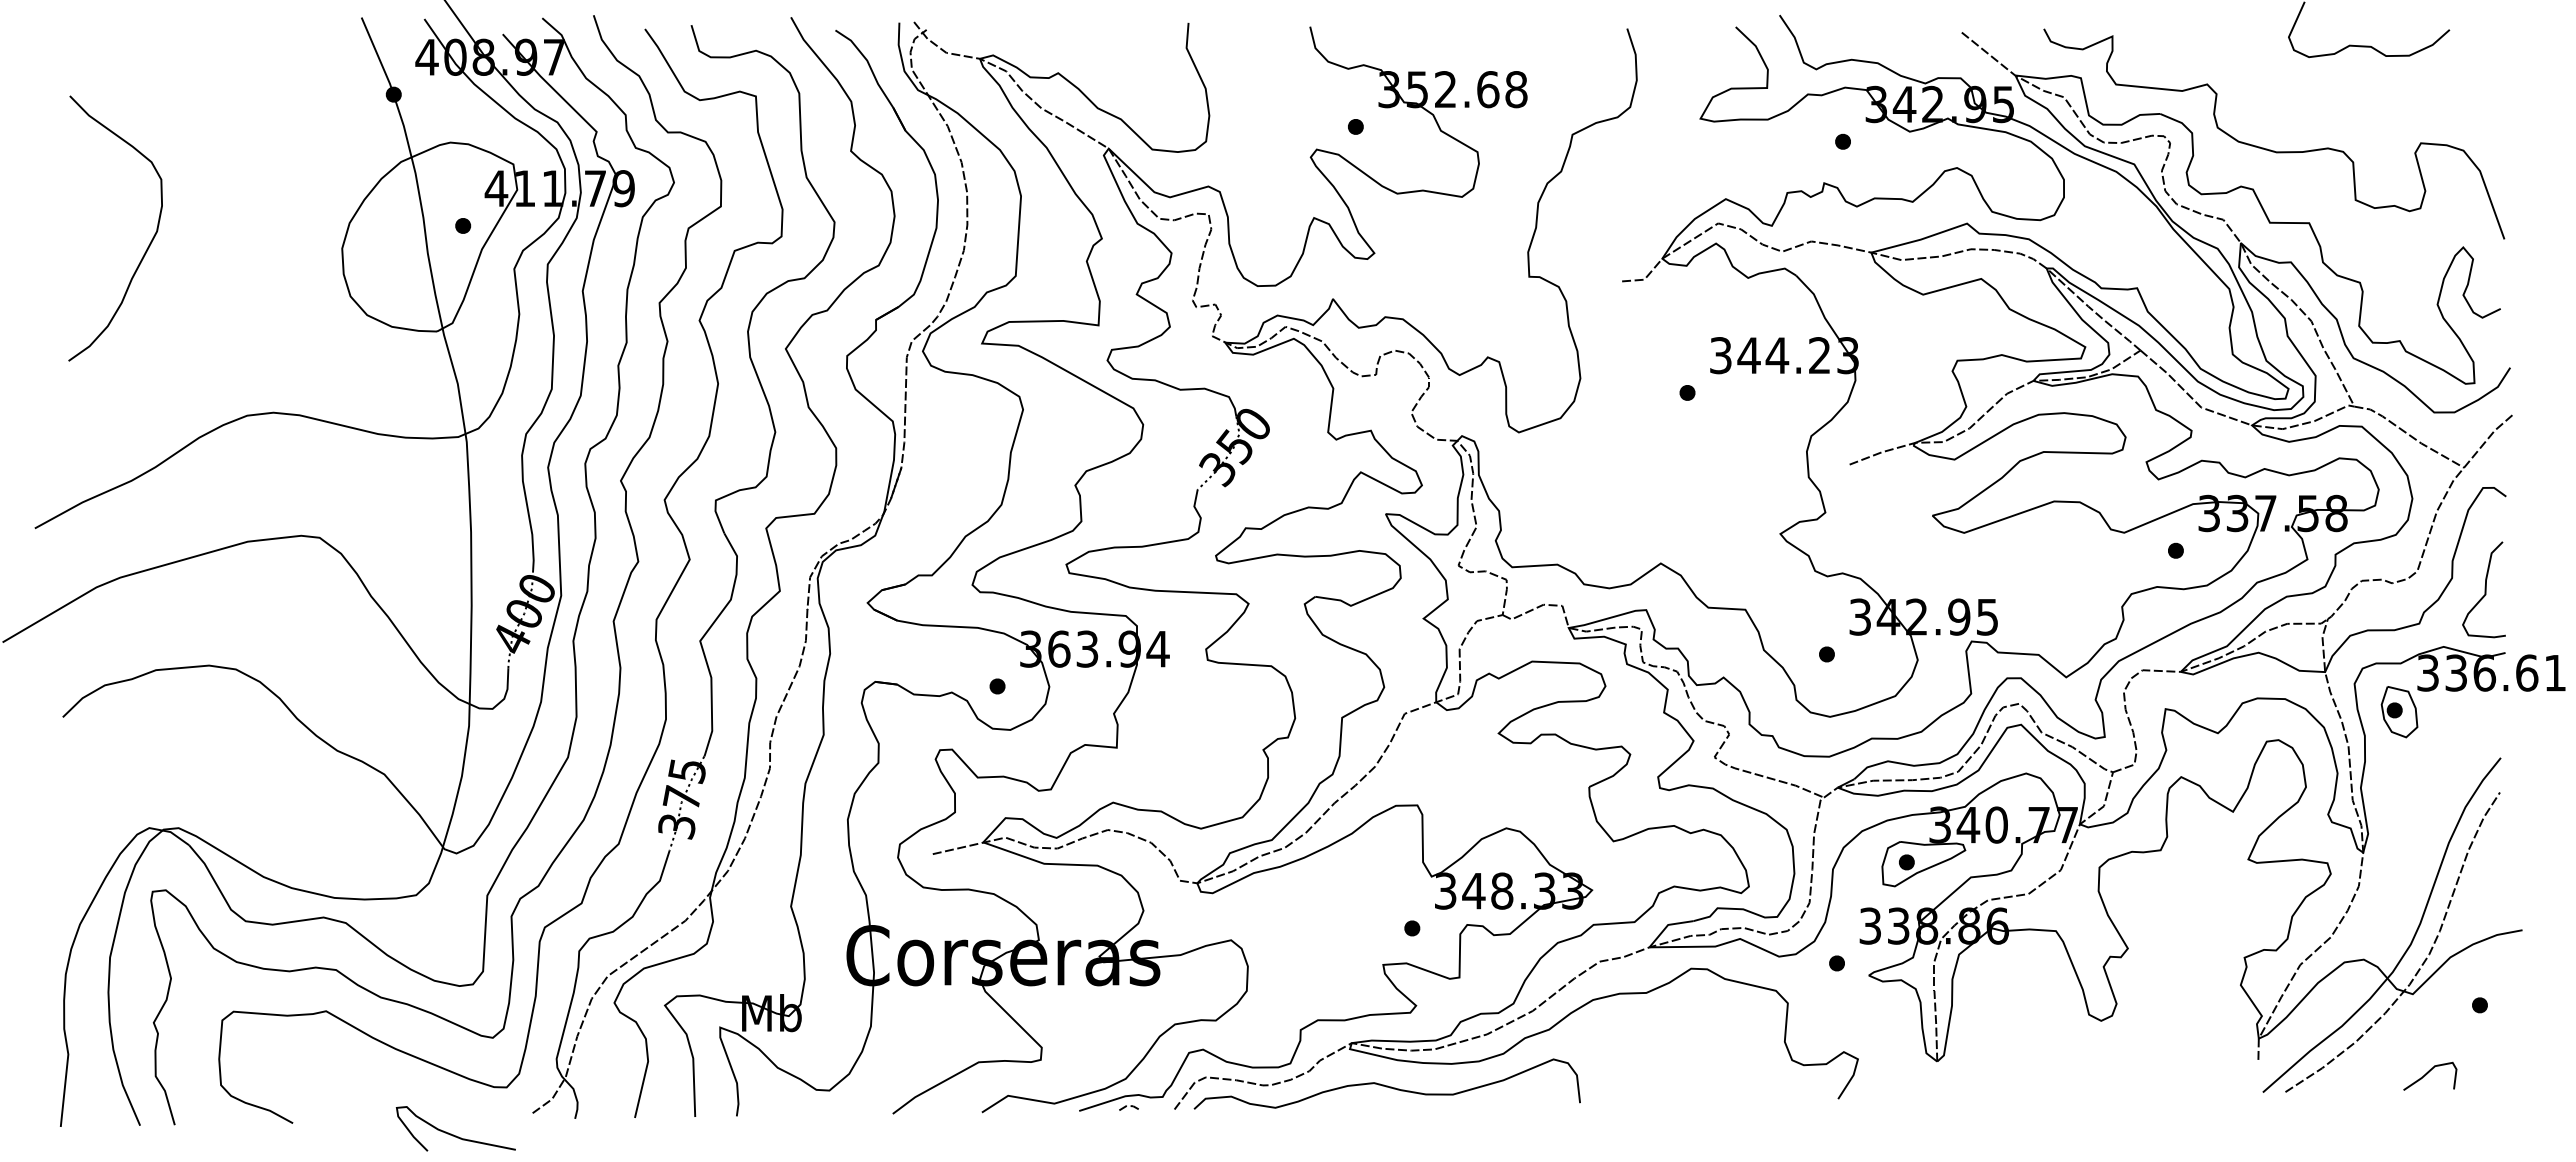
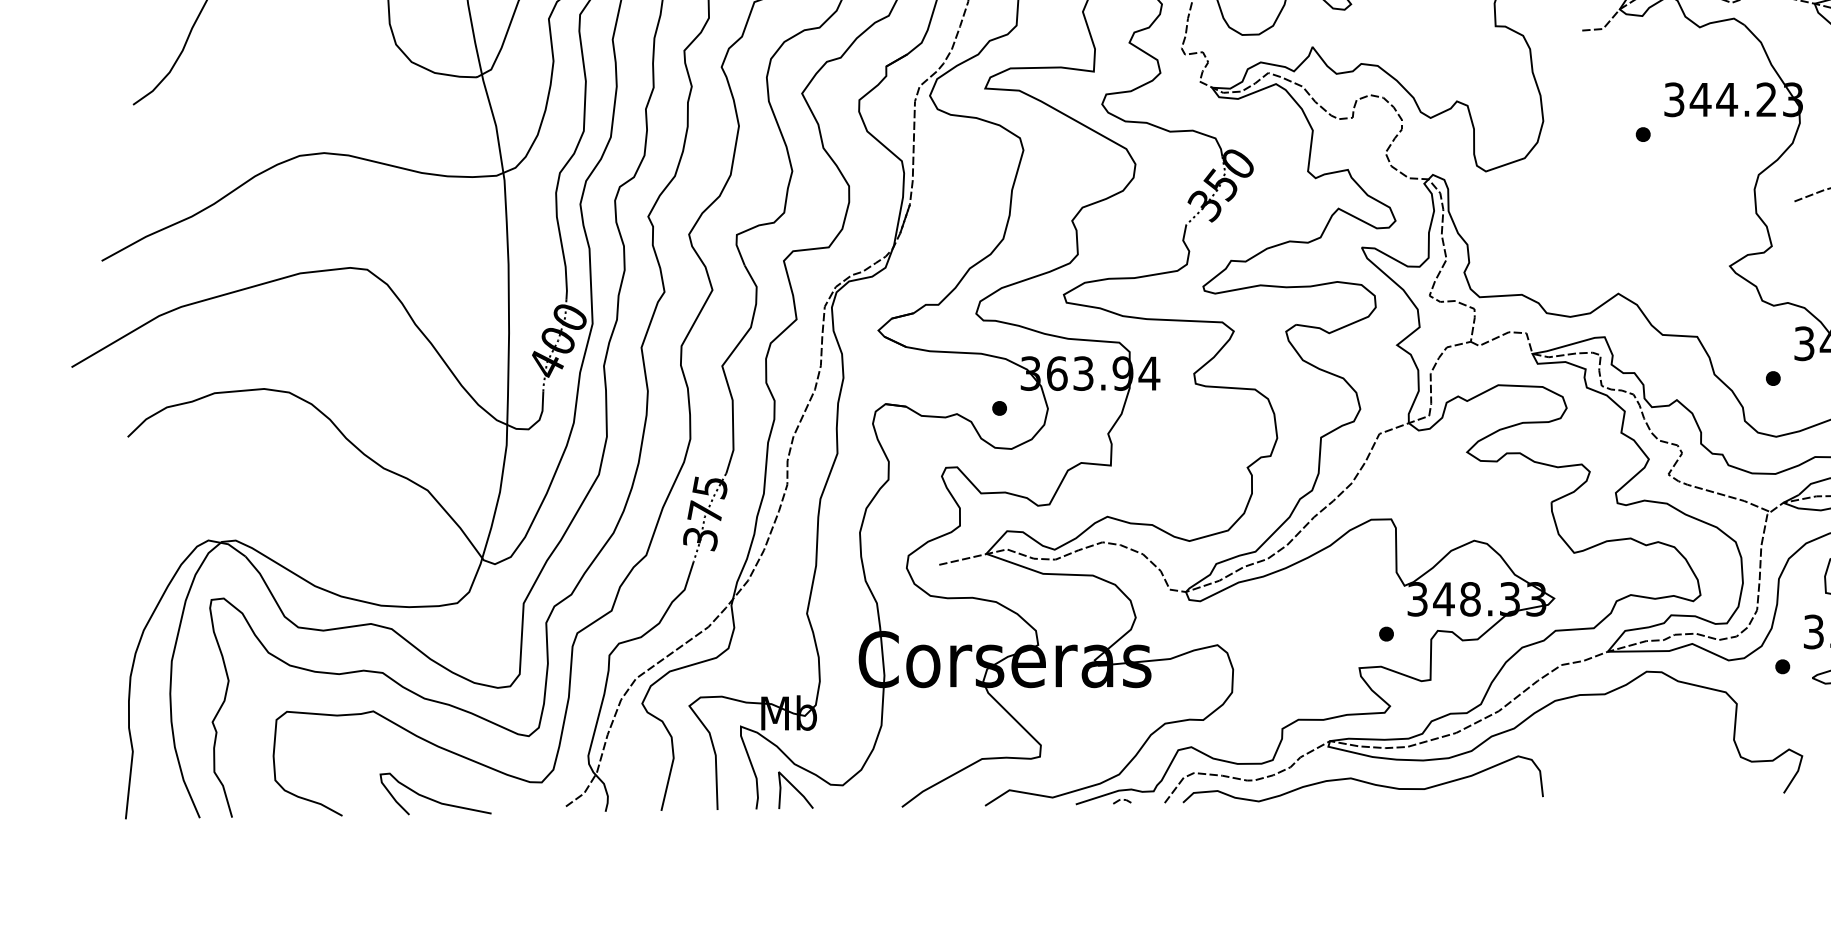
line: (779, 1095) -> (796, 789), added
curve: (453, 1134) -> (433, 799), moved

